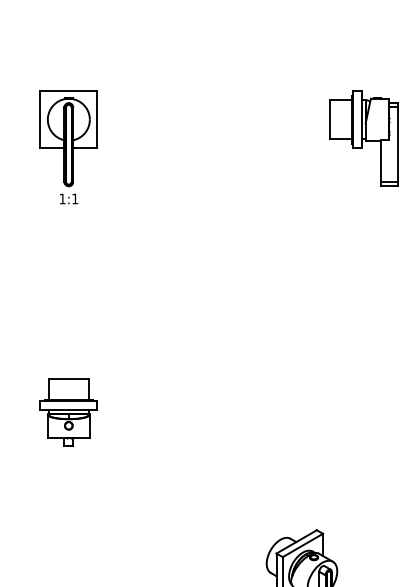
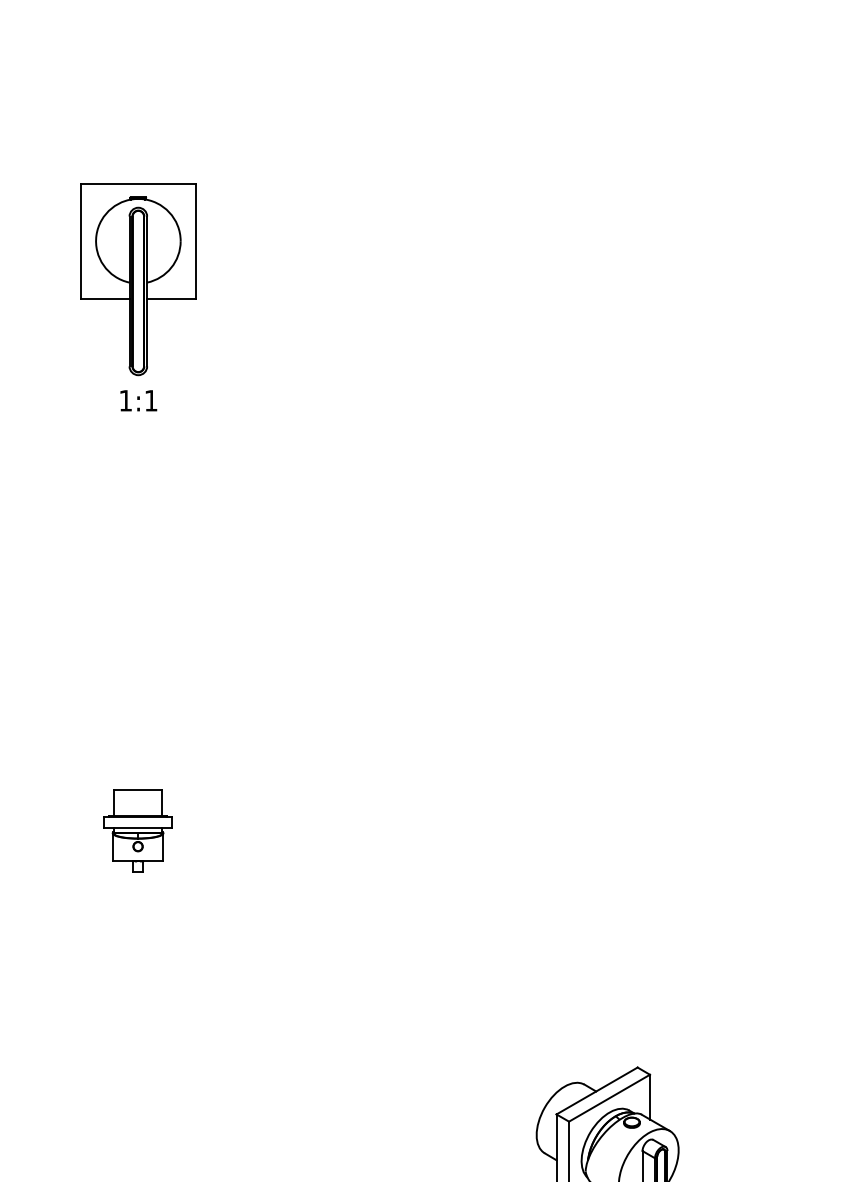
part: (363, 138) -> (731, 278), removed
part: (68, 412) -> (137, 830), size x0.6

